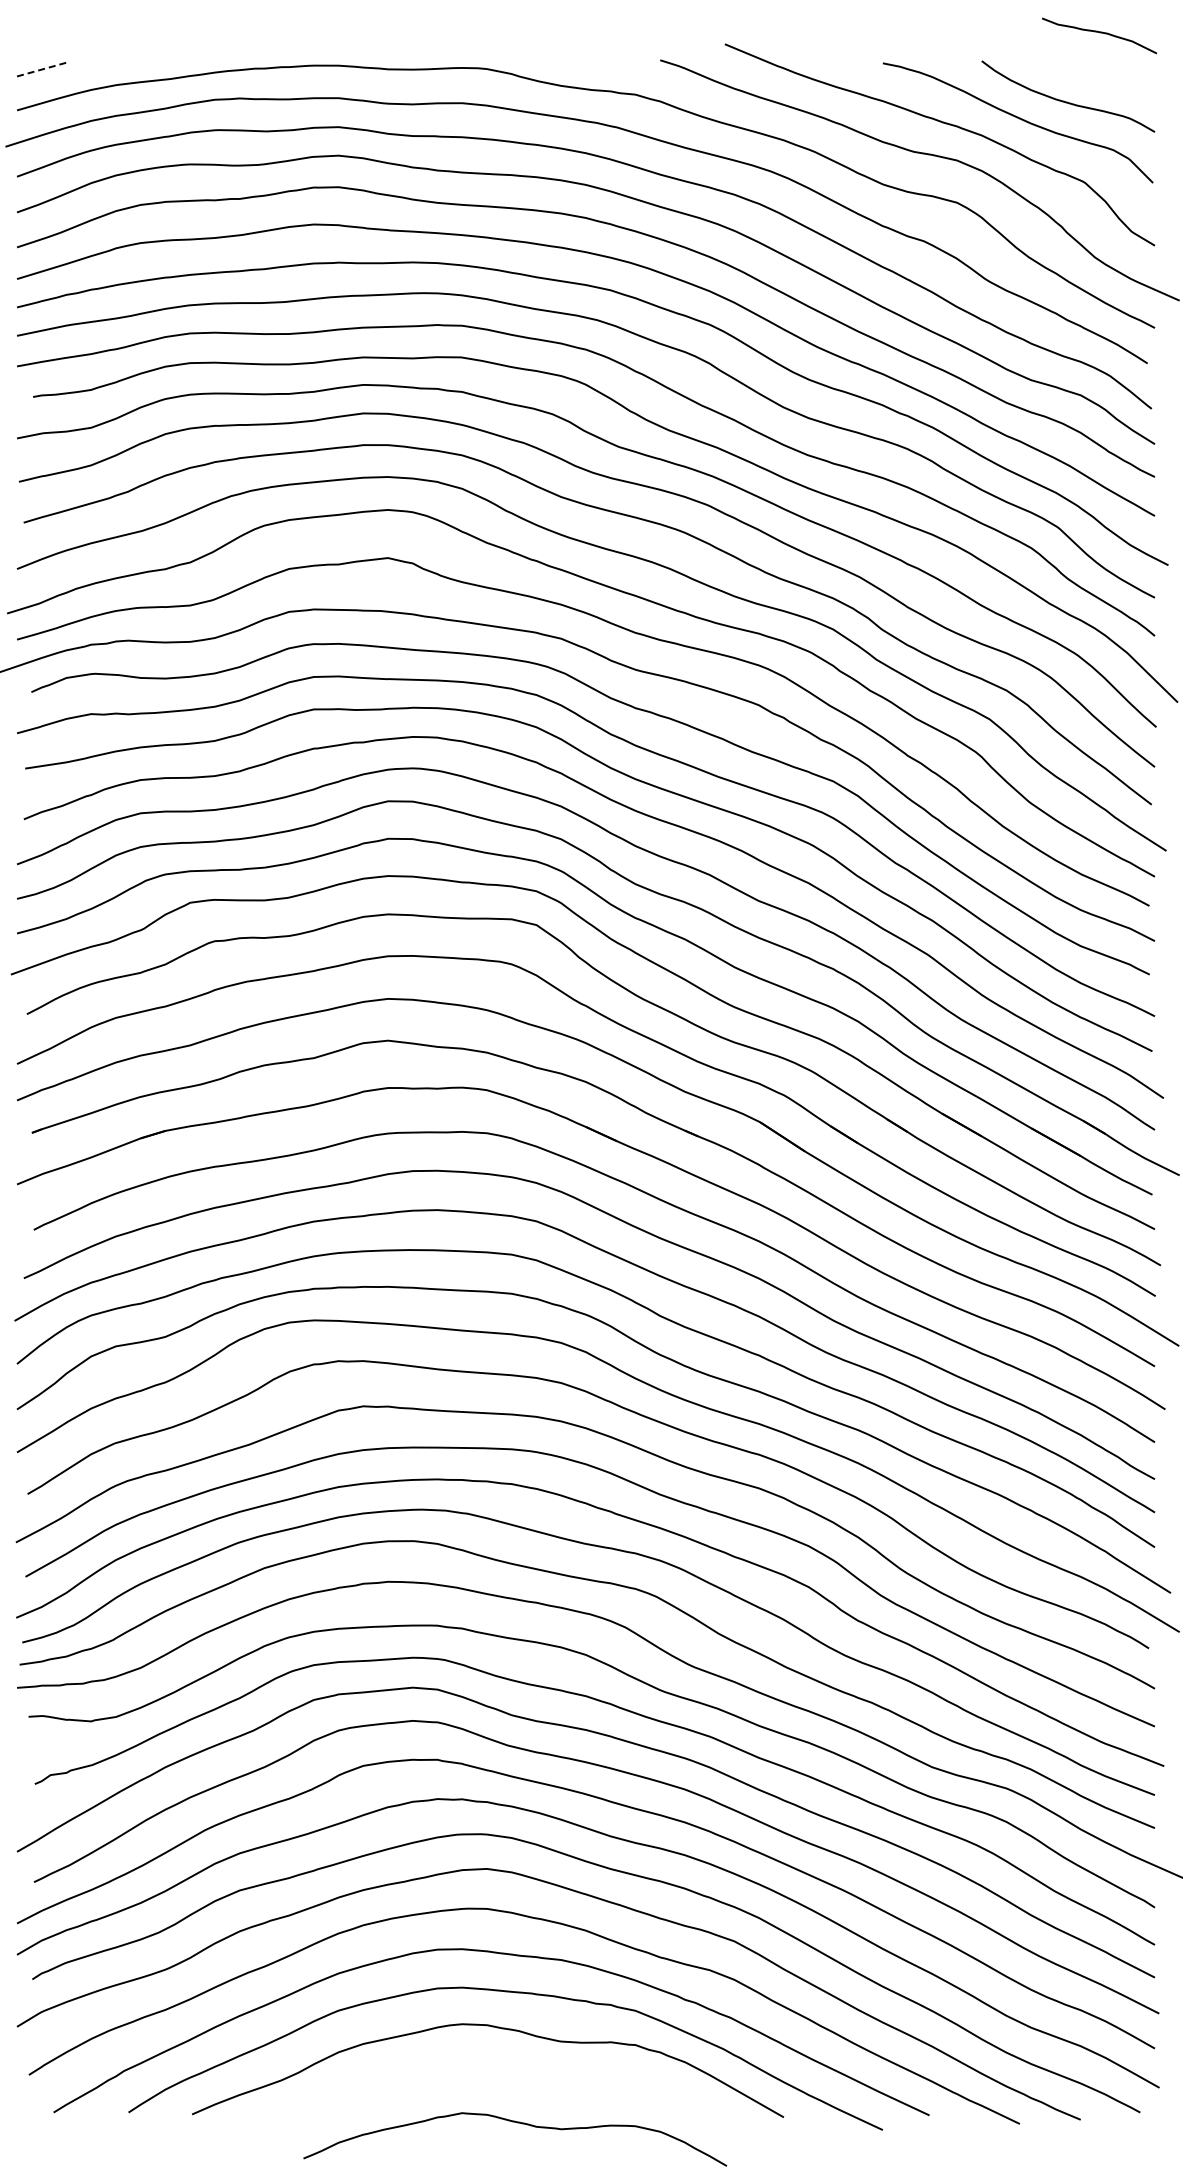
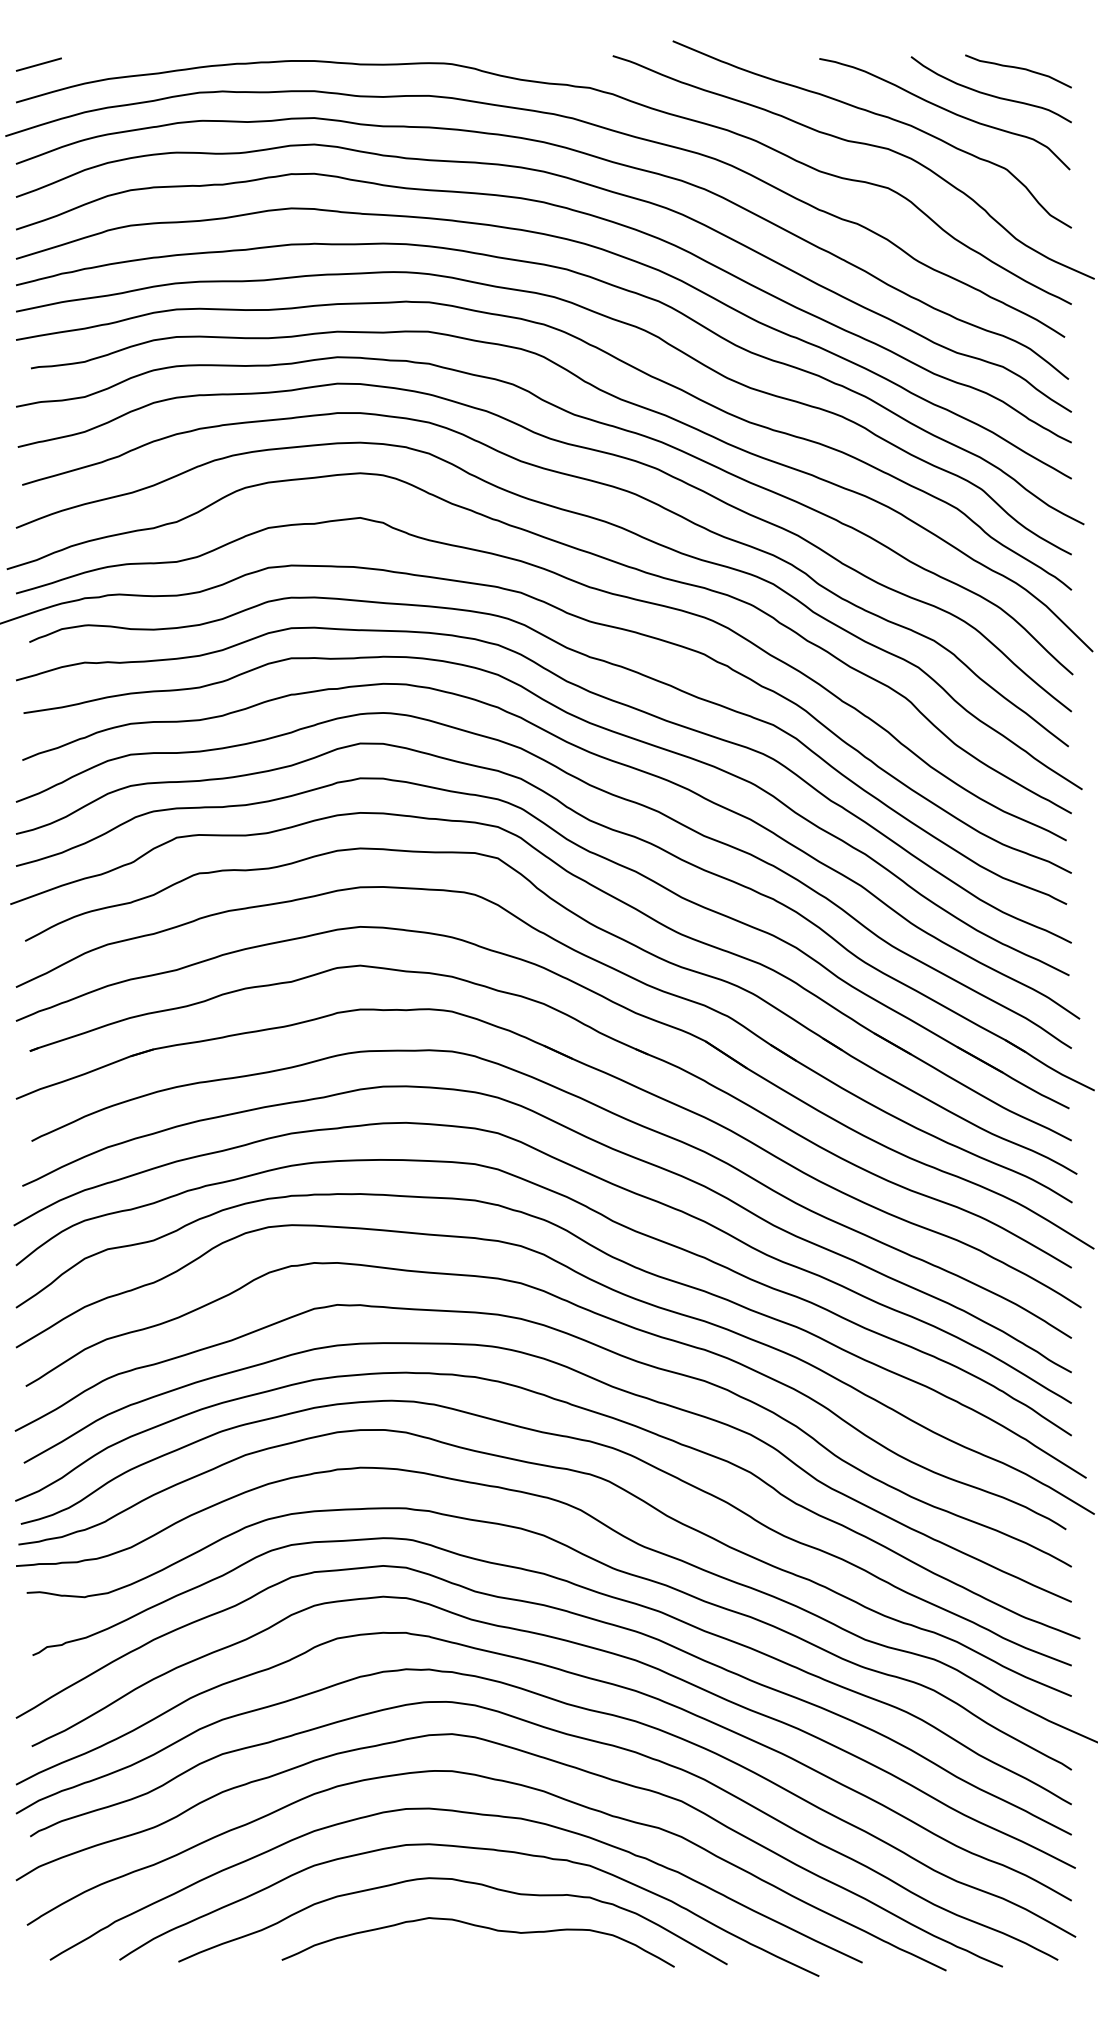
curve: (1099, 33) -> (1018, 69), moved
line: (41, 69) -> (38, 64), dashed -> solid
curve: (517, 2123) -> (480, 1927), moved

